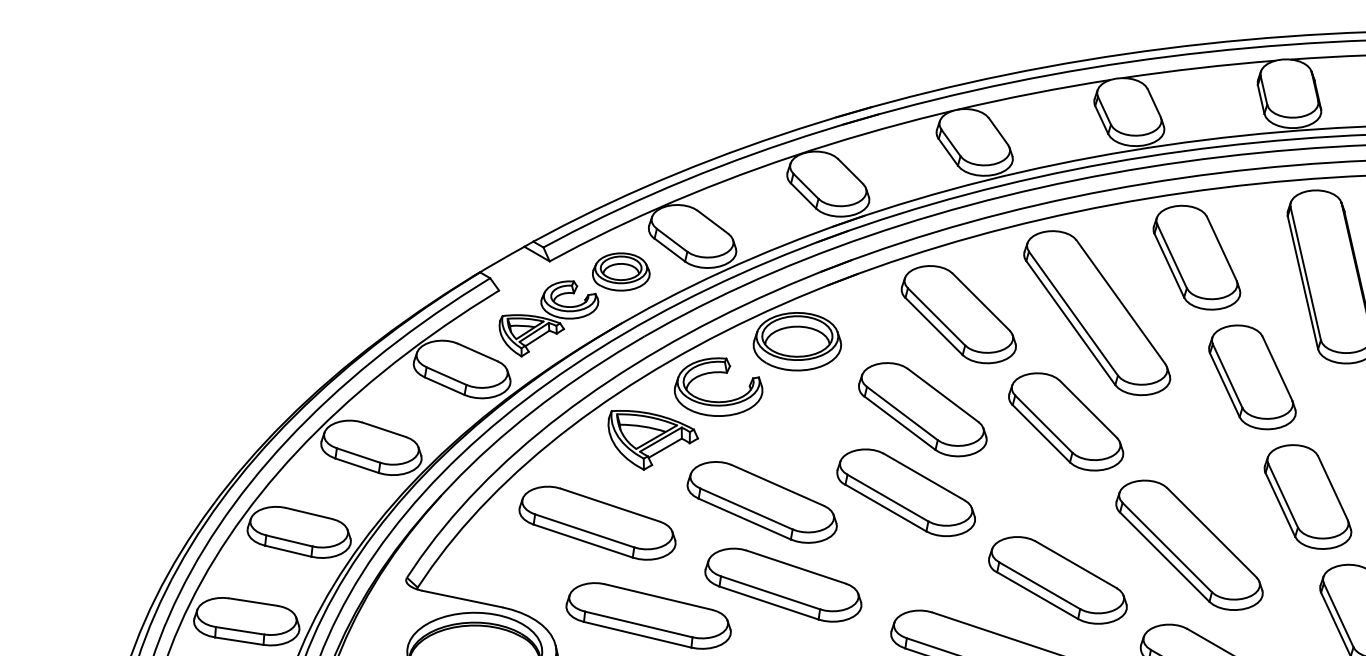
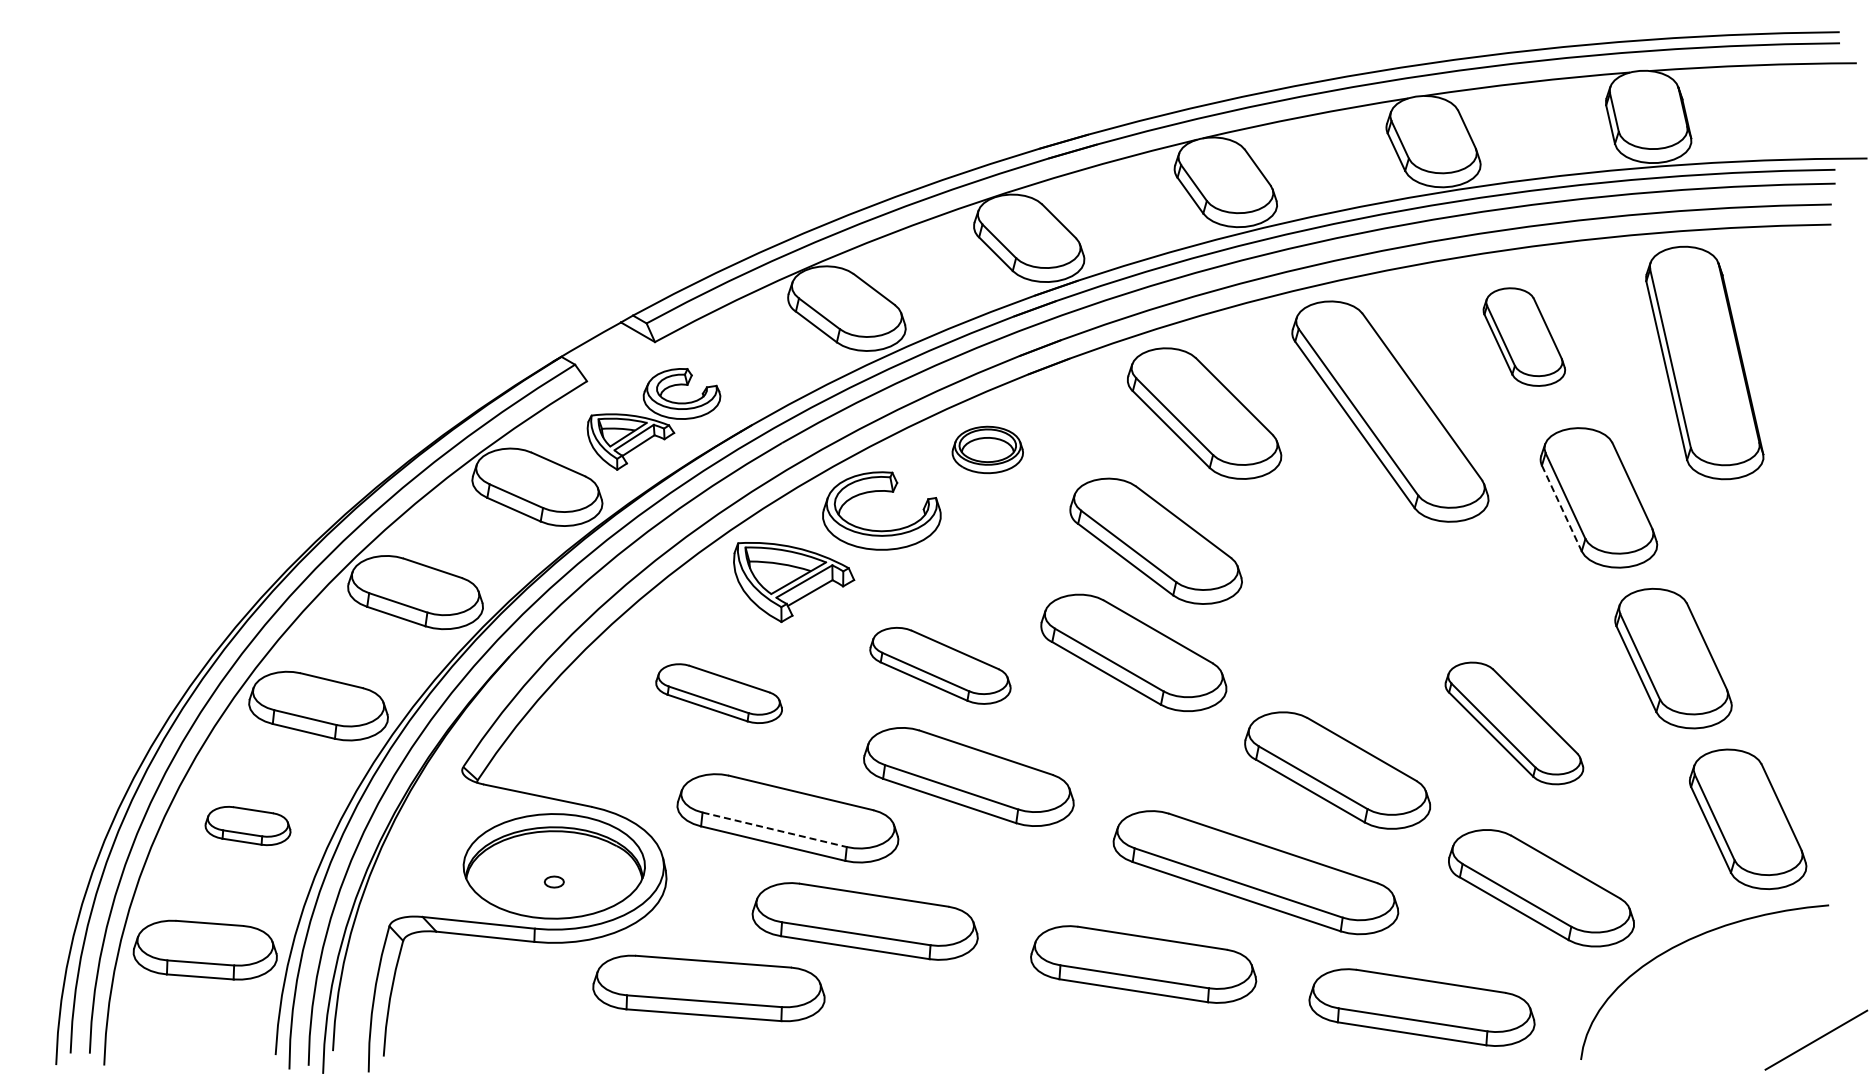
part: (1197, 257) -> (1524, 336), size x0.7
part: (621, 272) -> (751, 356), removed
part: (797, 341) -> (987, 449), size x0.6
line: (1225, 385) -> (1562, 508), solid -> dashed
part: (1066, 421) -> (1348, 557), removed
part: (762, 502) -> (940, 665), size x0.7
part: (596, 523) -> (718, 693), size x0.6
part: (1189, 545) -> (1514, 723), size x0.7
part: (246, 621) -> (247, 825), size x0.6
line: (639, 624) -> (775, 829), solid -> dashed

